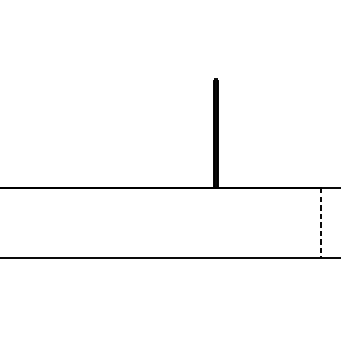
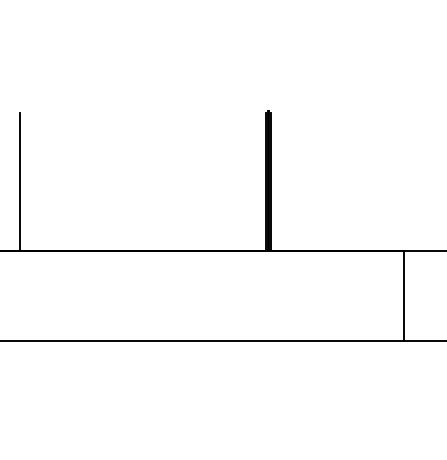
line: (23, 134) -> (20, 181), added
line: (321, 223) -> (404, 296), dashed -> solid

